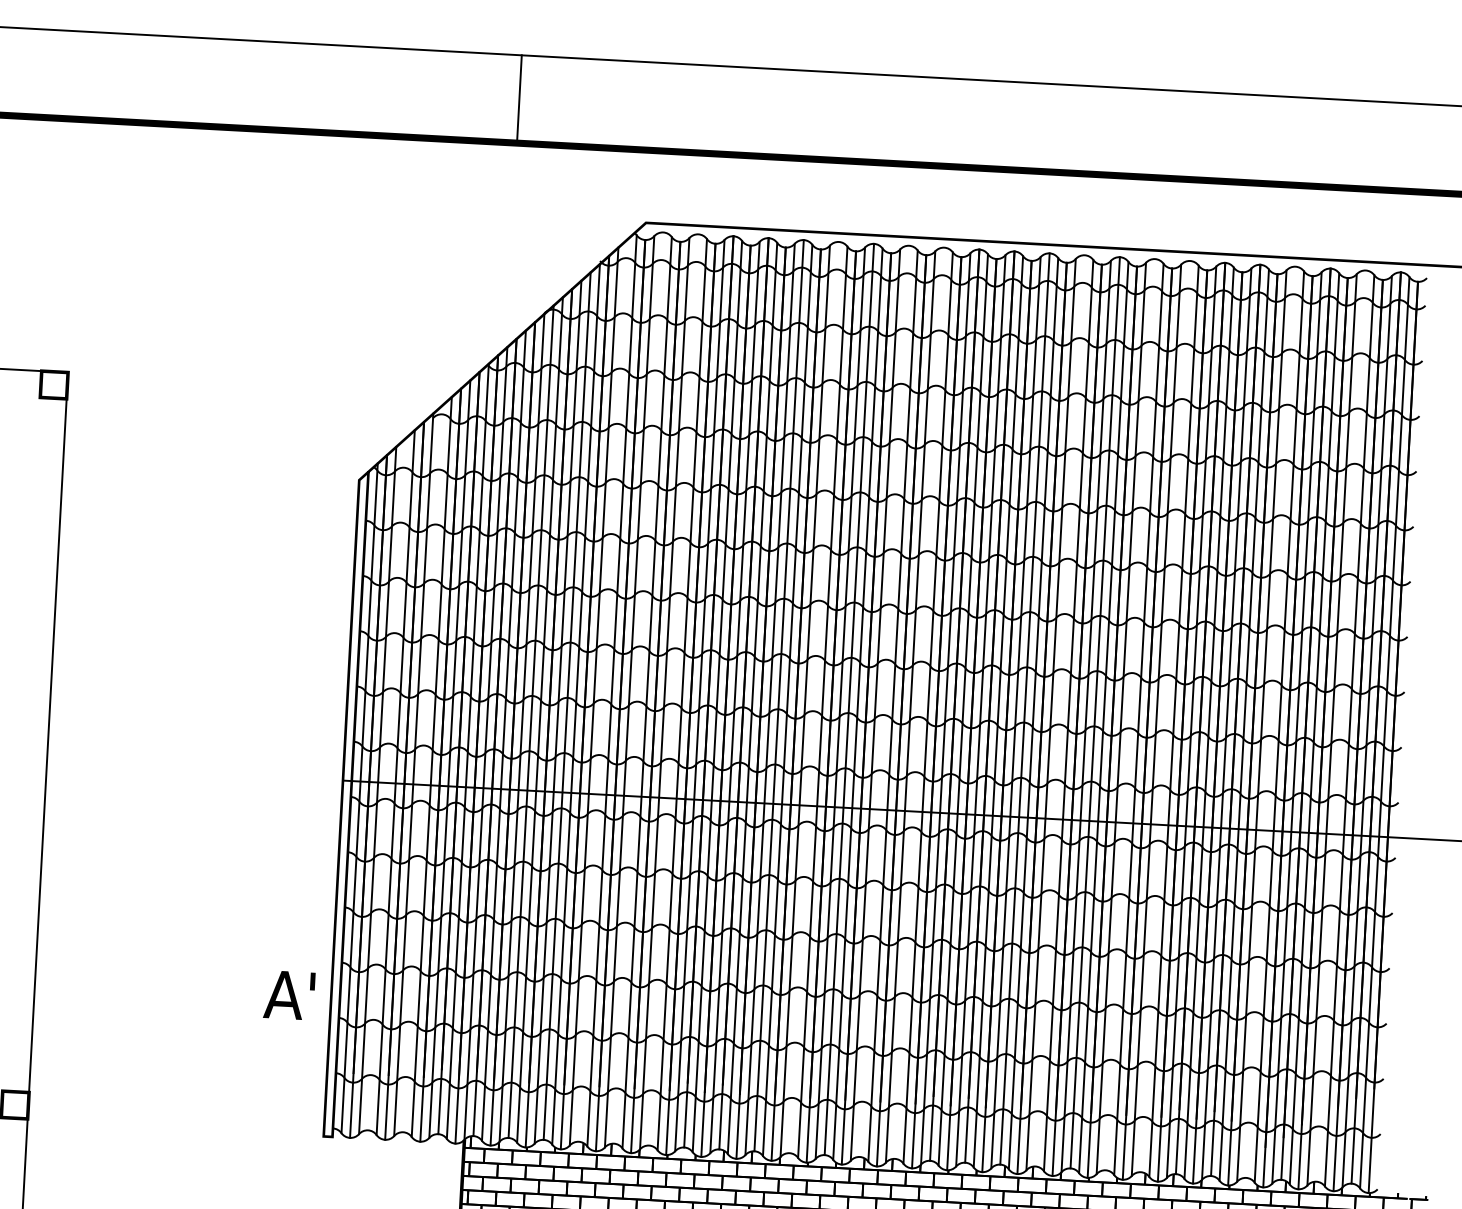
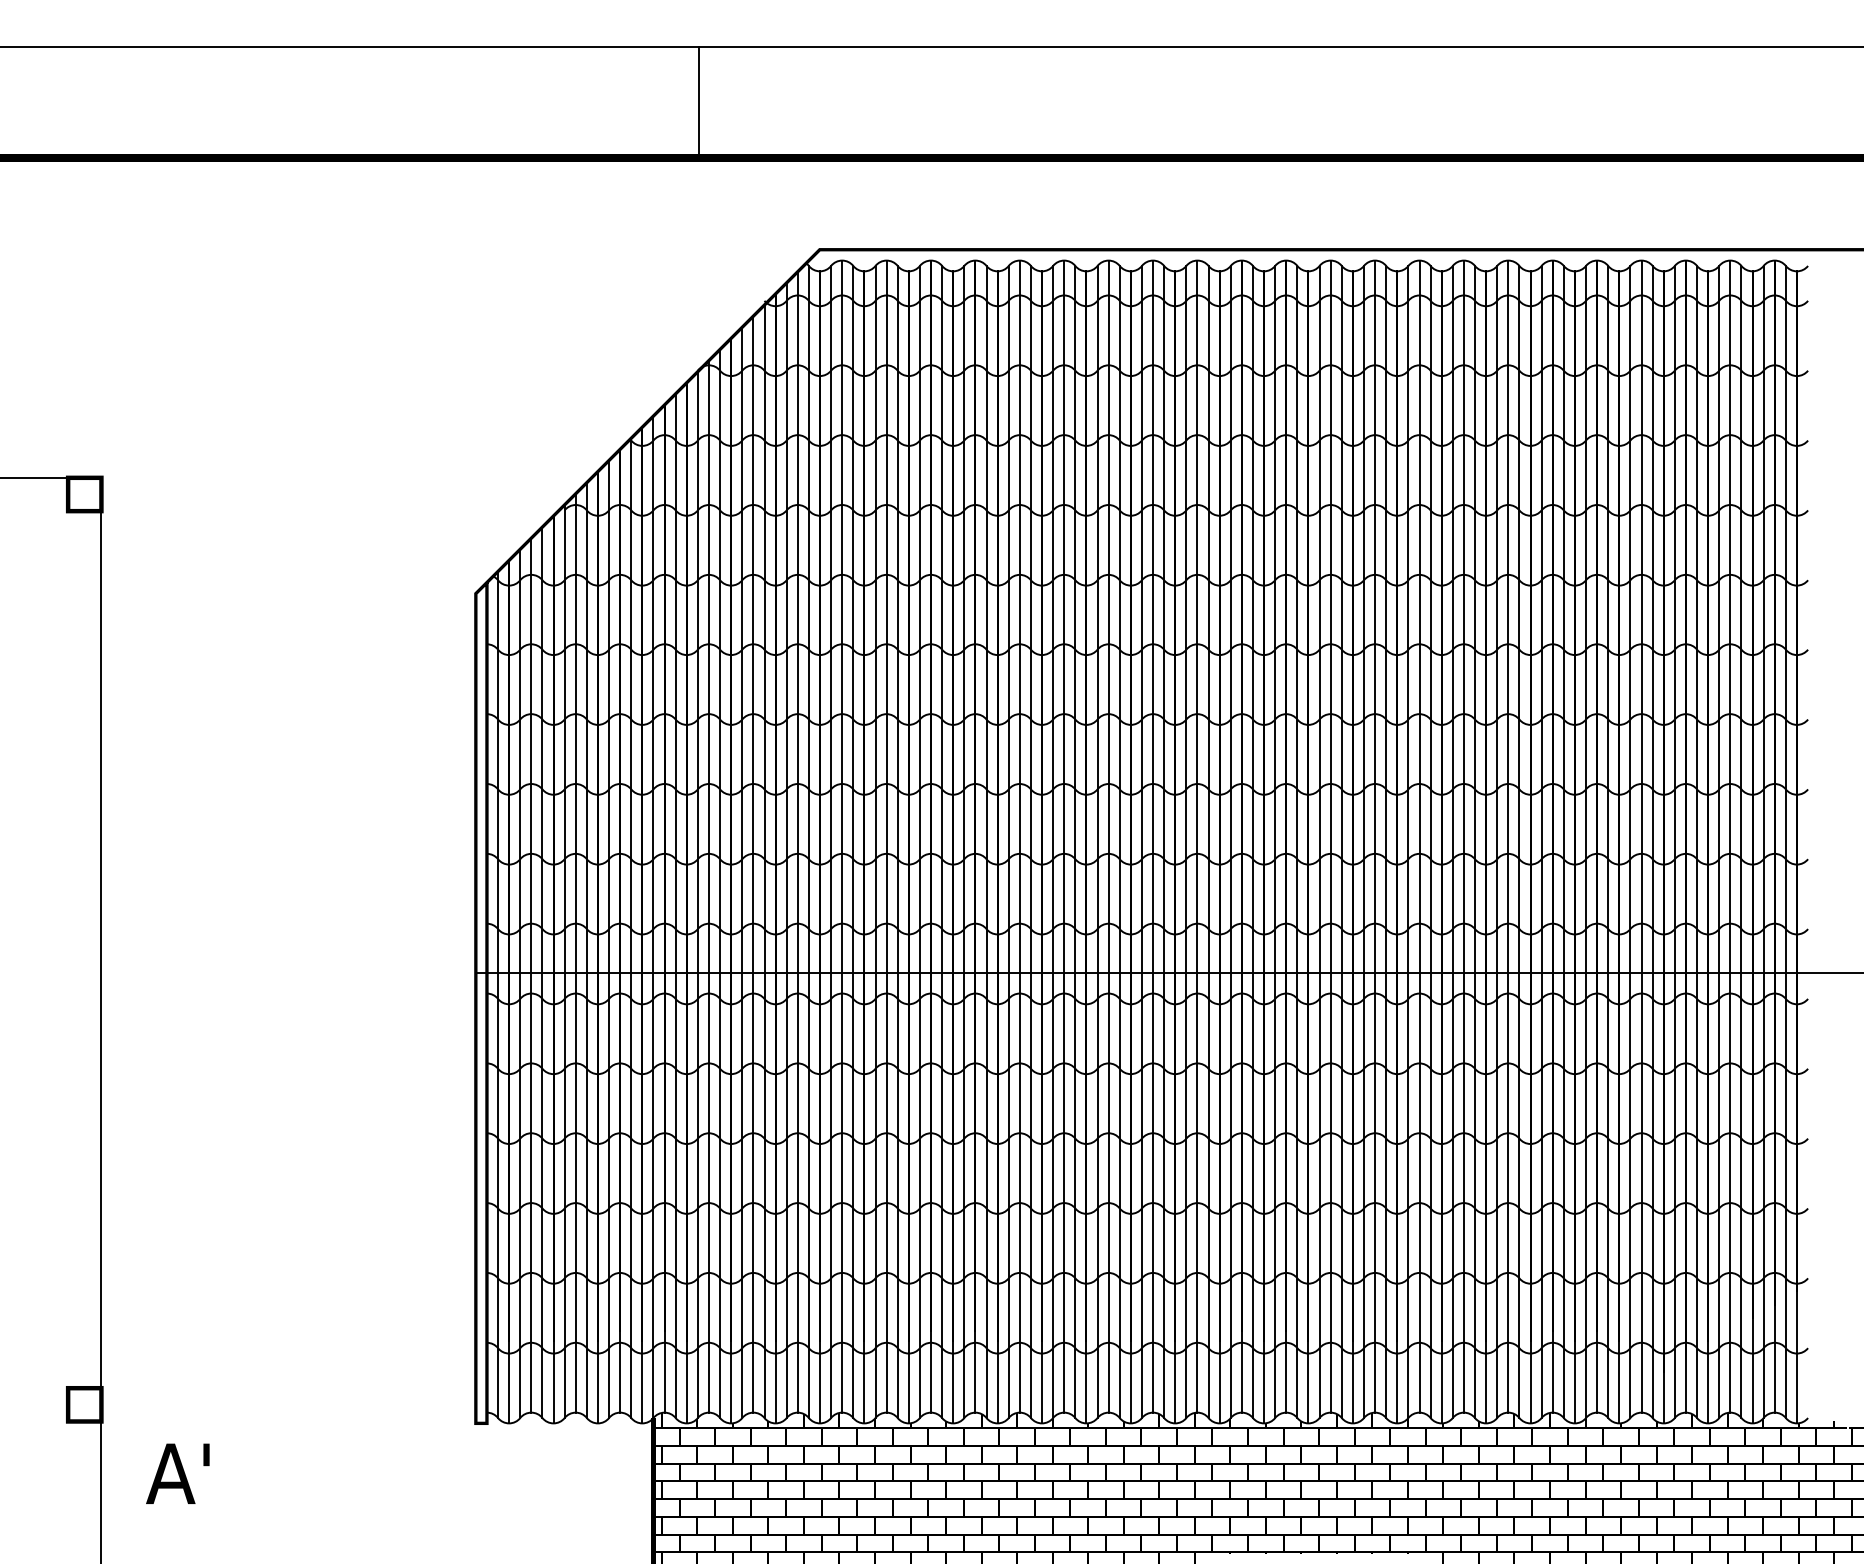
line: (519, 98) -> (698, 101), moved
line: (638, 687) -> (842, 836), added
line: (673, 689) -> (886, 836), added
line: (603, 690) -> (797, 841), added
line: (814, 697) -> (1064, 836), added
line: (884, 701) -> (1153, 836), added
line: (919, 703) -> (1197, 836), added
line: (1060, 710) -> (1375, 836), added
line: (1130, 714) -> (1463, 836), added
line: (1165, 716) -> (1508, 836), added
line: (1270, 722) -> (1641, 836), added
line: (1341, 726) -> (1730, 836), added
line: (422, 768) -> (575, 952), added
line: (386, 784) -> (531, 975), added
text: (289, 995) -> (177, 1473), moved

